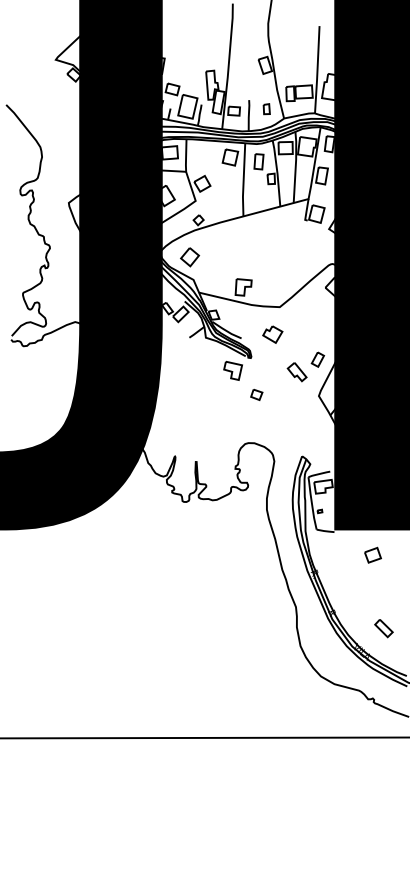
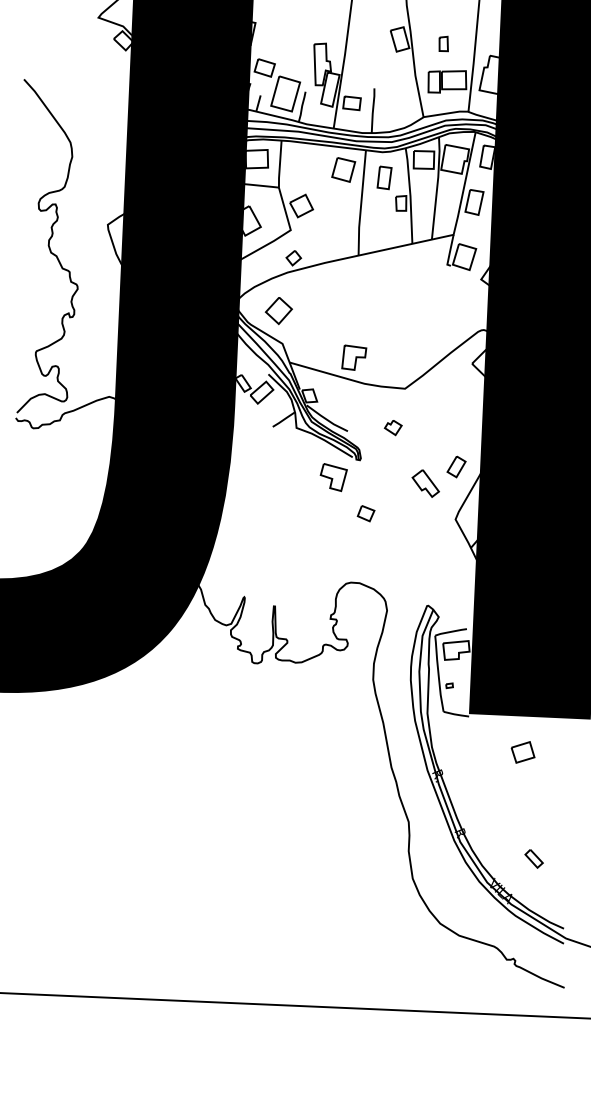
part: (266, 109) -> (443, 44), moved
part: (272, 334) -> (392, 427), size x0.6
part: (383, 628) -> (533, 858), size x0.7

